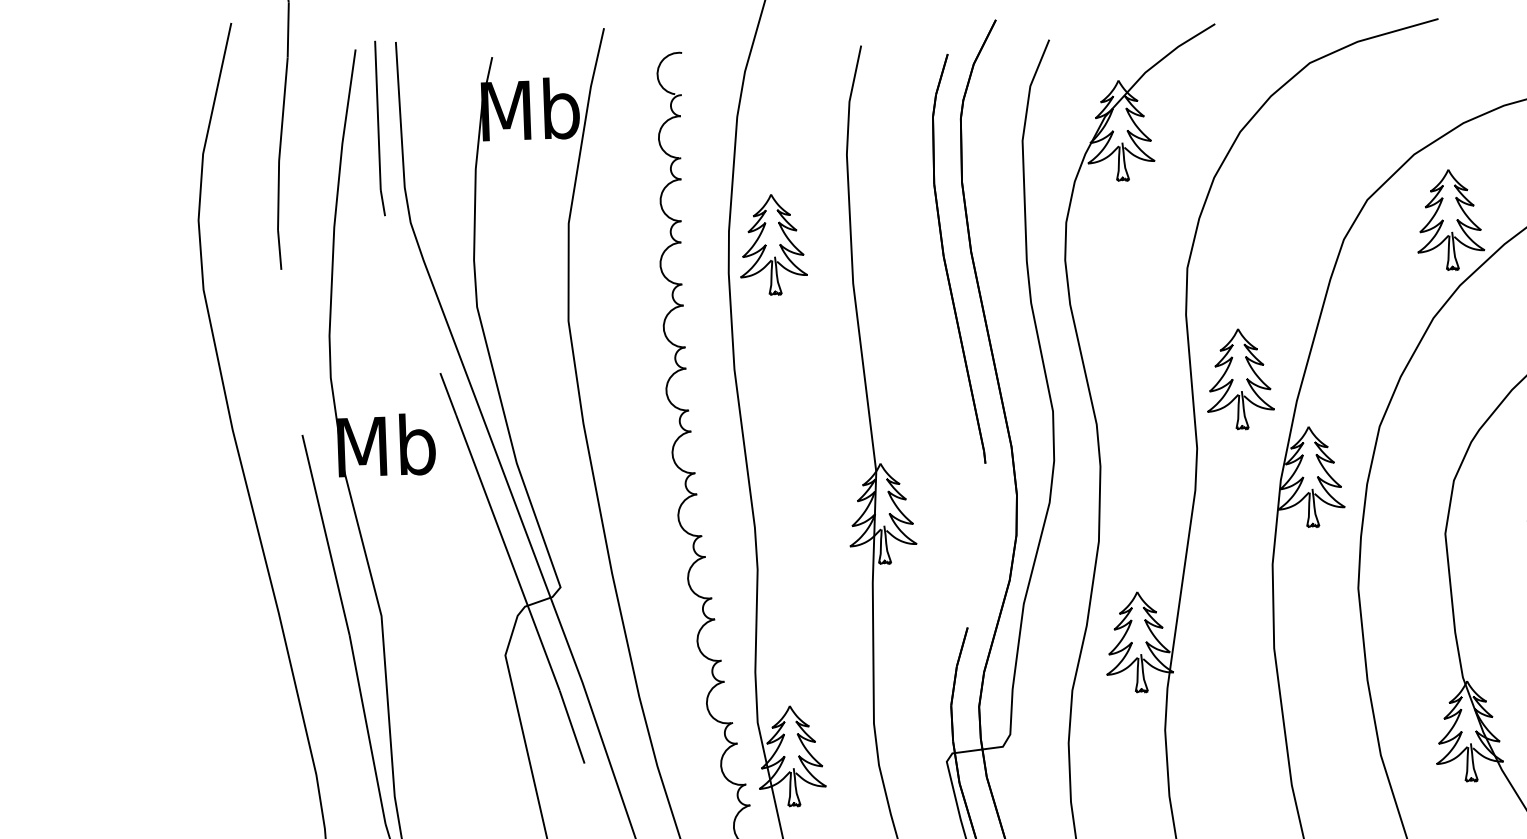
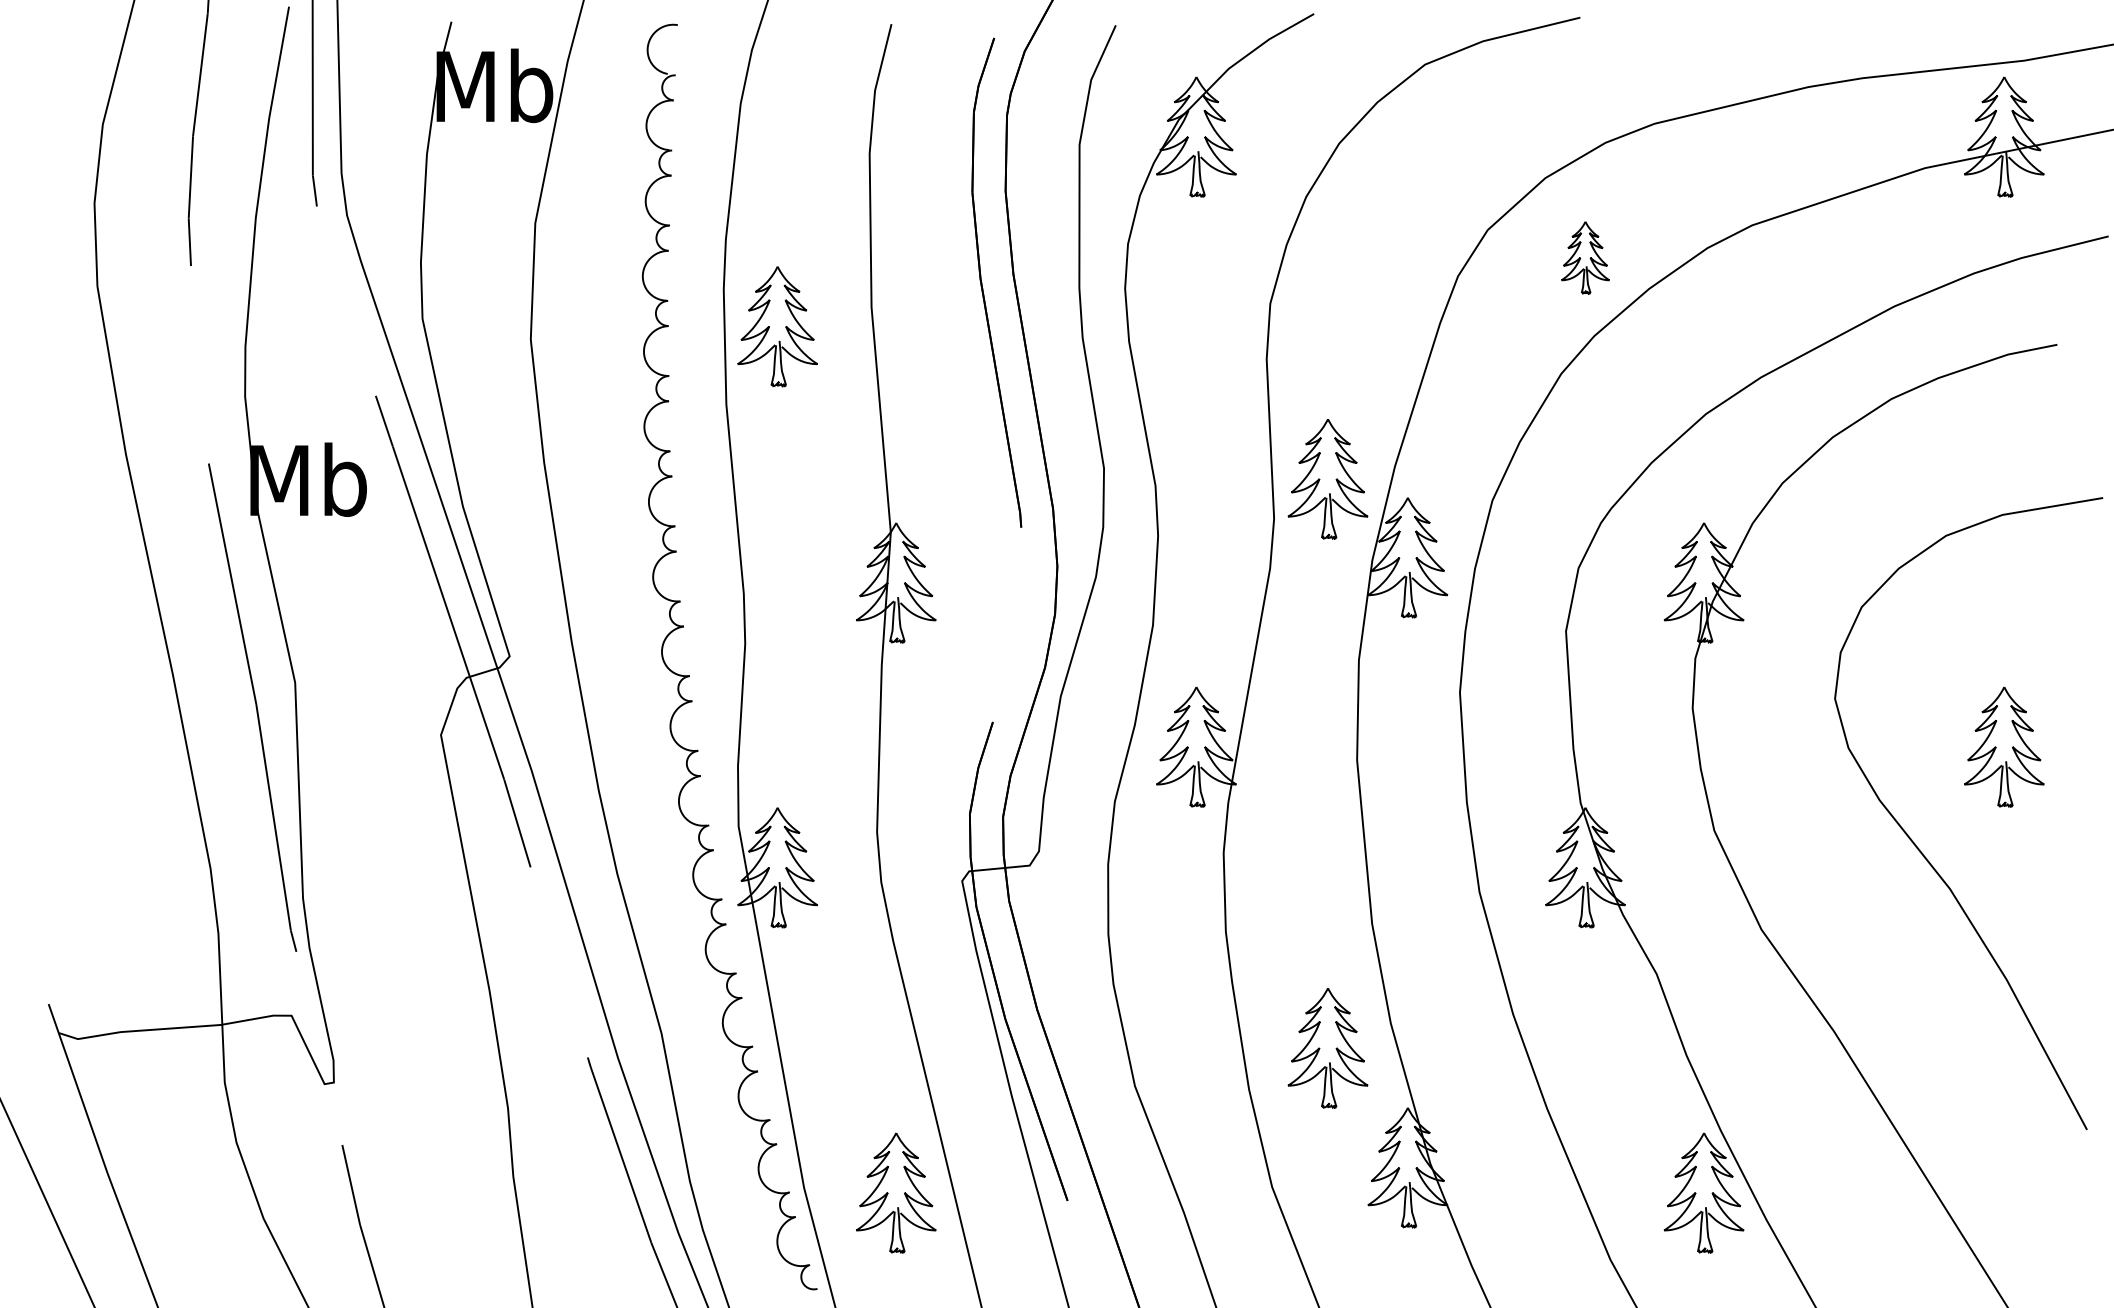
part: (1450, 219) -> (1585, 257), size x0.6
part: (772, 244) -> (777, 326), moved
part: (1239, 379) -> (1327, 479), moved

